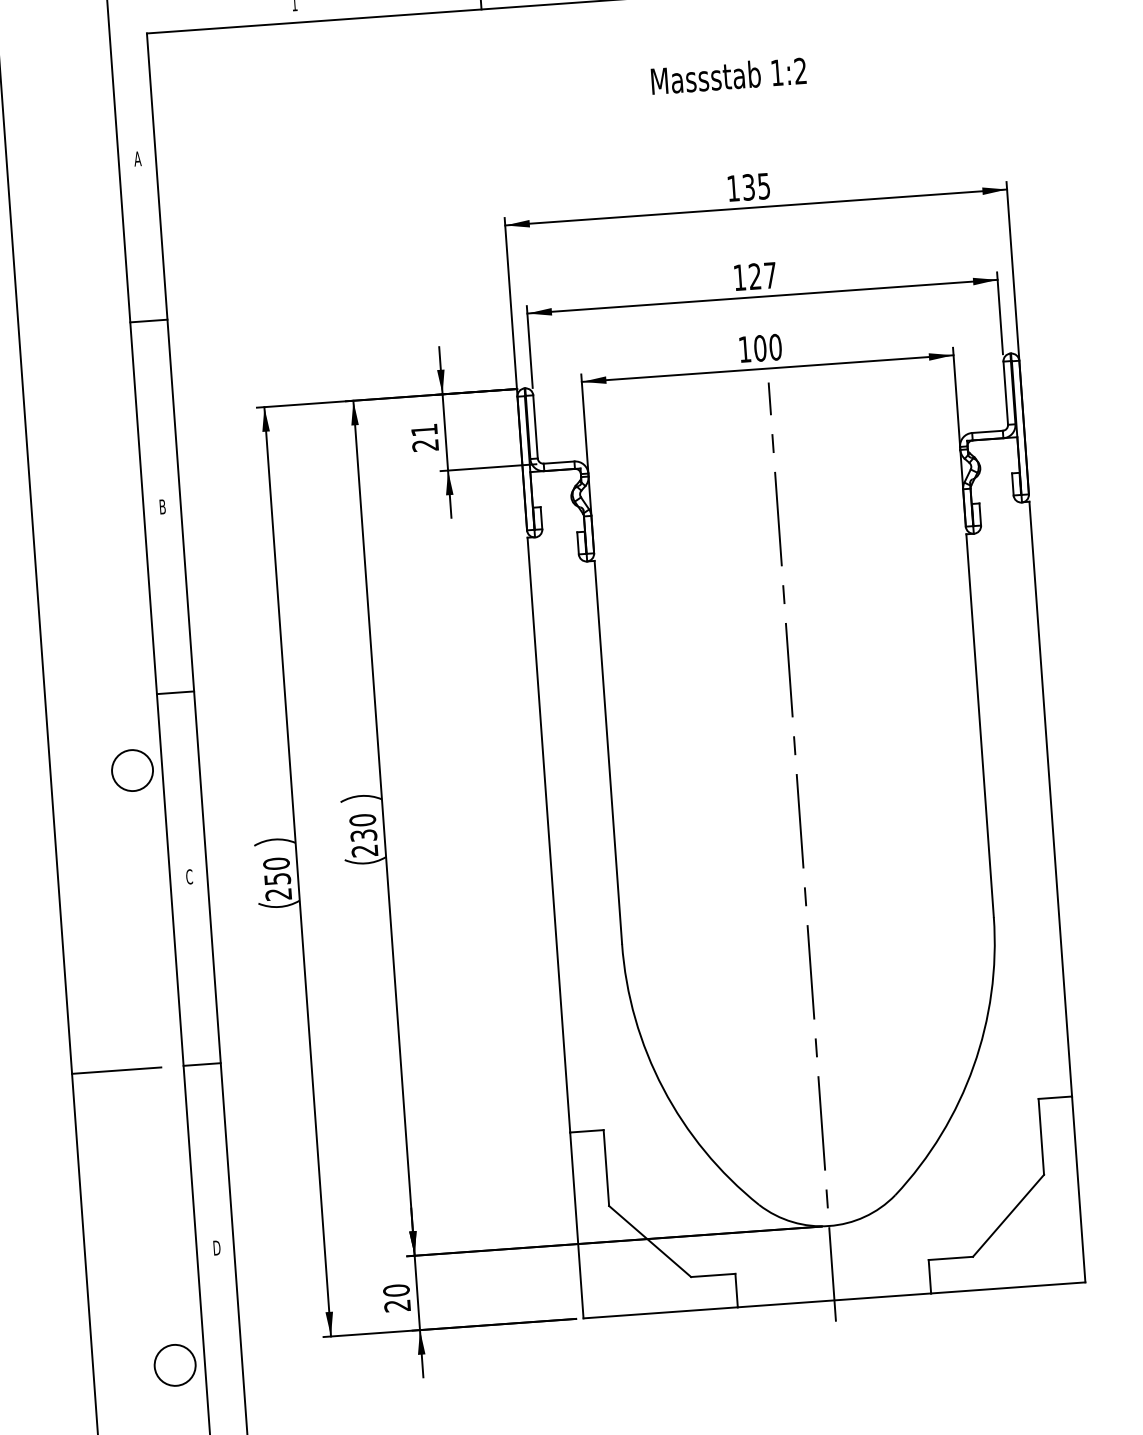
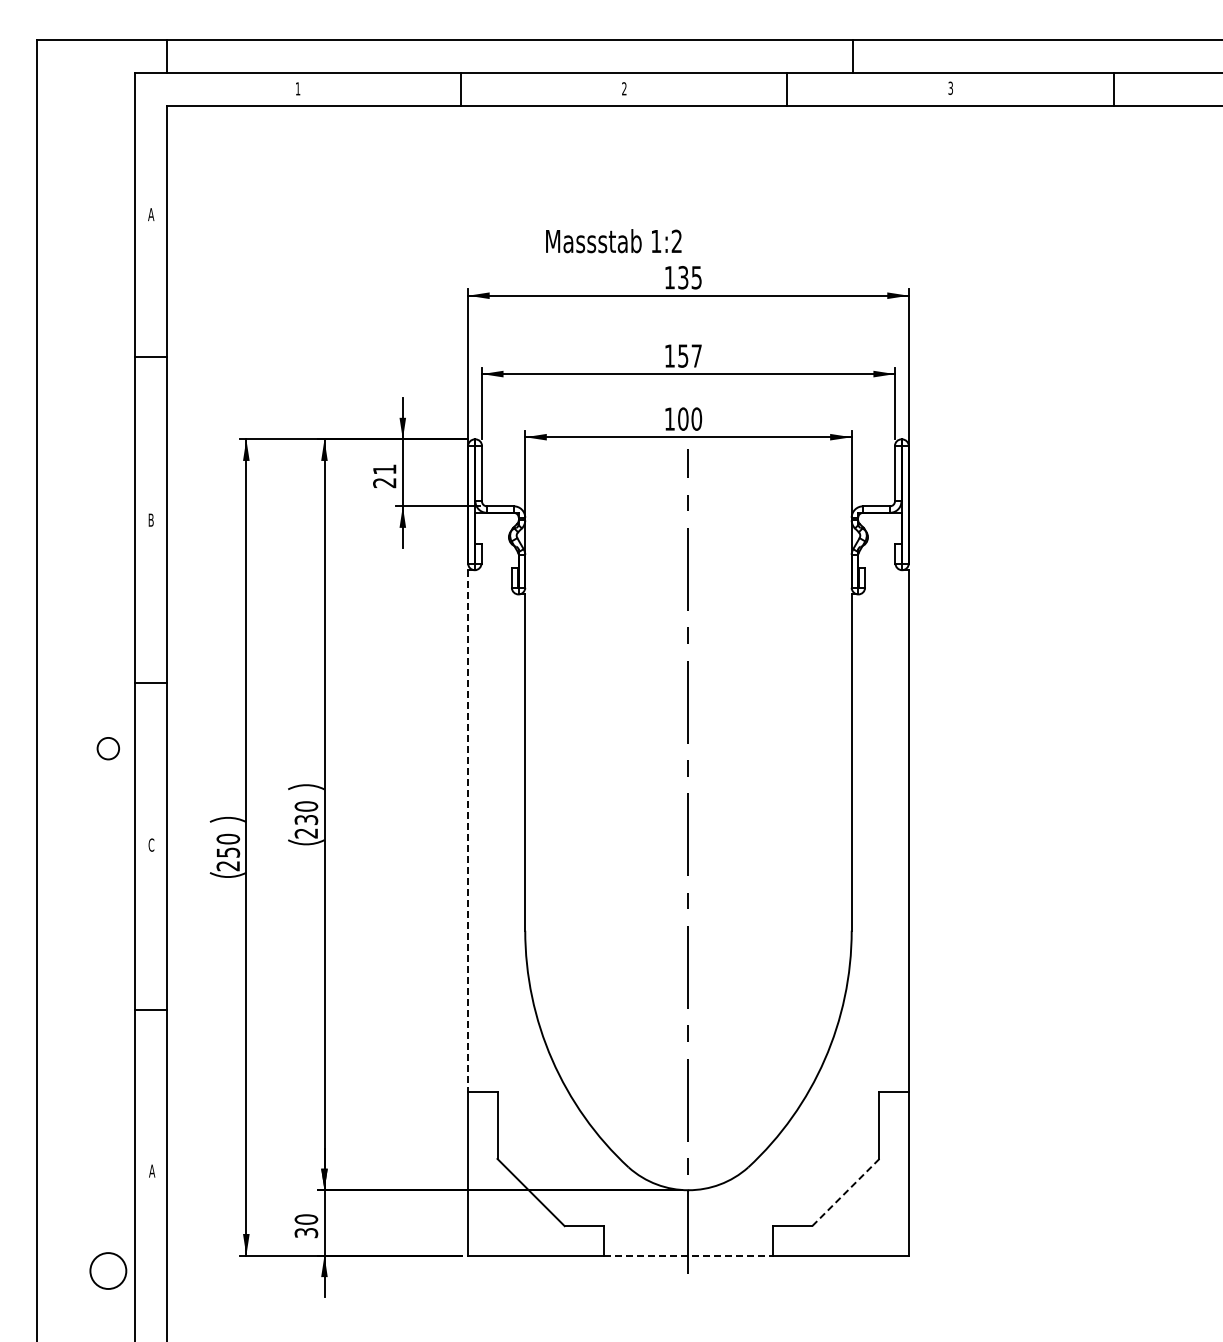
text: (728, 76) -> (613, 241), moved
text: (755, 275) -> (683, 355), 127 -> 157
circle: (132, 770) -> (108, 748), size x0.6
line: (549, 835) -> (468, 831), solid -> dashed
line: (116, 1070) -> (75, 1009), removed
line: (1008, 1215) -> (845, 1192), solid -> dashed
text: (217, 1247) -> (152, 1170), D -> A
line: (834, 1300) -> (688, 1255), solid -> dashed
text: (397, 1306) -> (306, 1233), 20 -> 30

